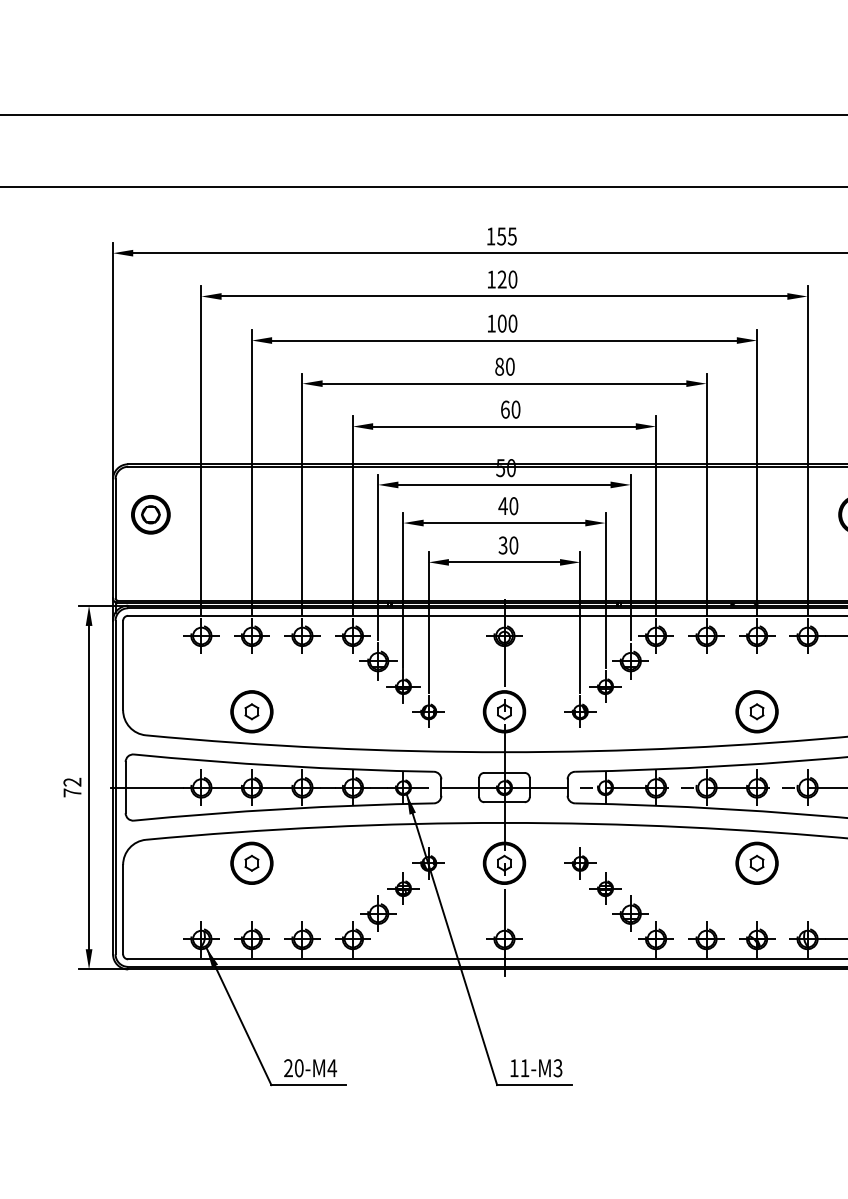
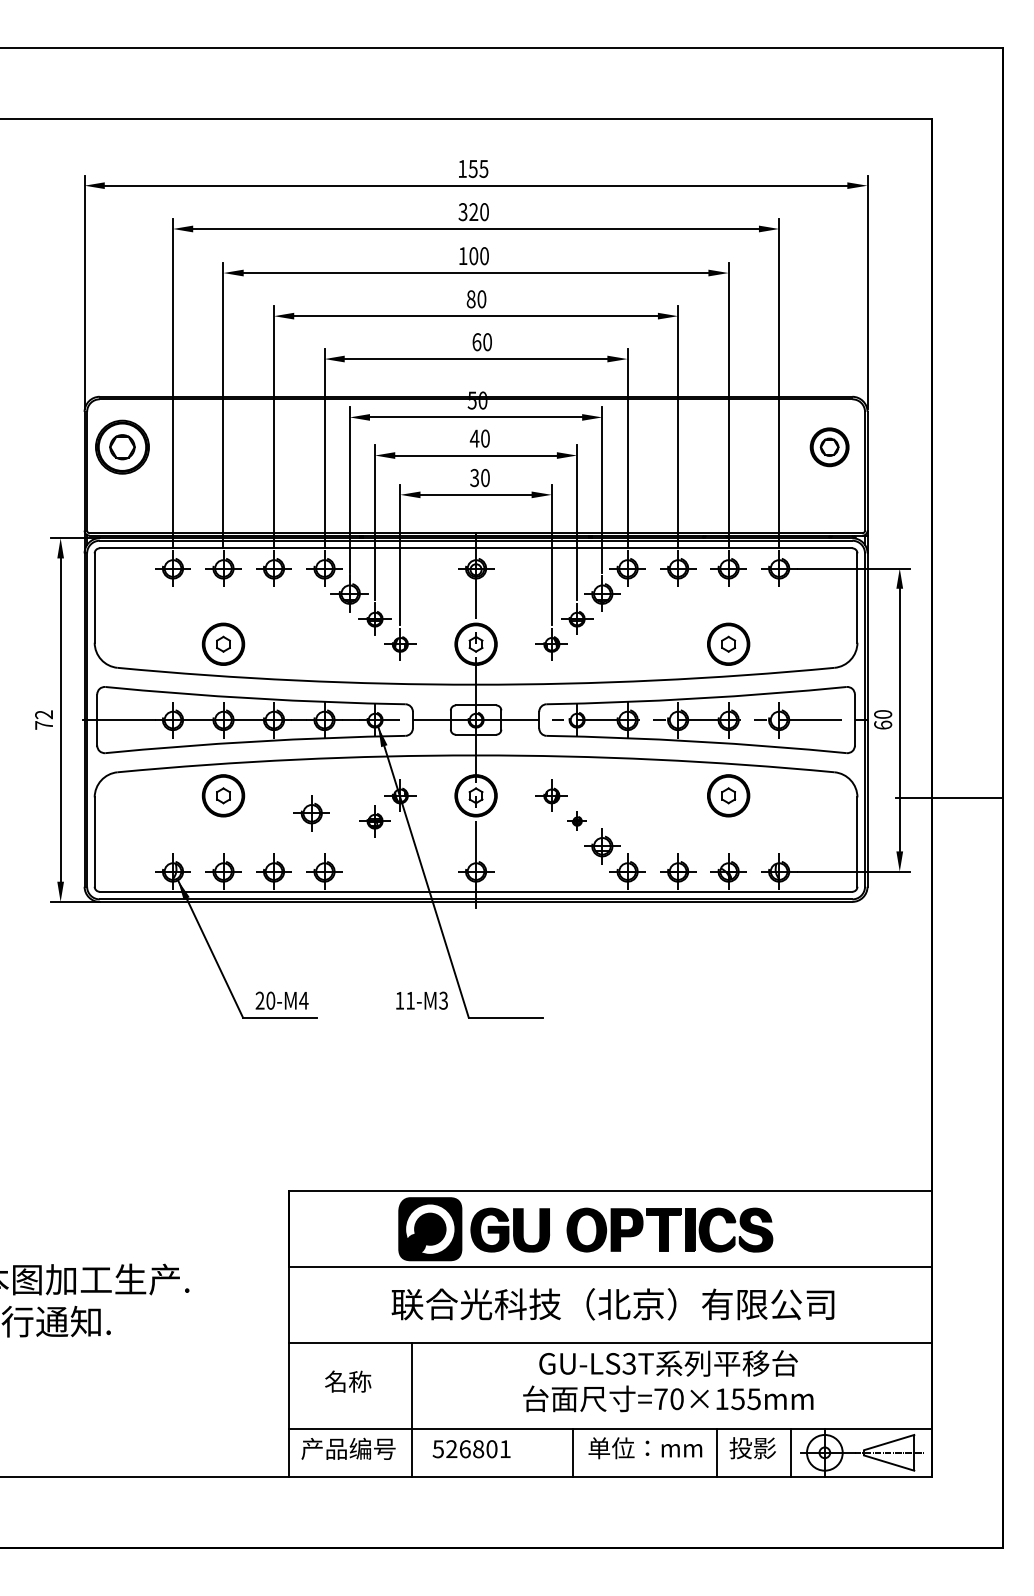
text: (490, 280) -> (462, 212), 120 -> 320
part: (150, 515) -> (122, 447), size x1.4
part: (605, 889) -> (577, 821), size x0.6
part: (377, 914) -> (311, 813), moved
text: (535, 1068) -> (421, 1000), moved

